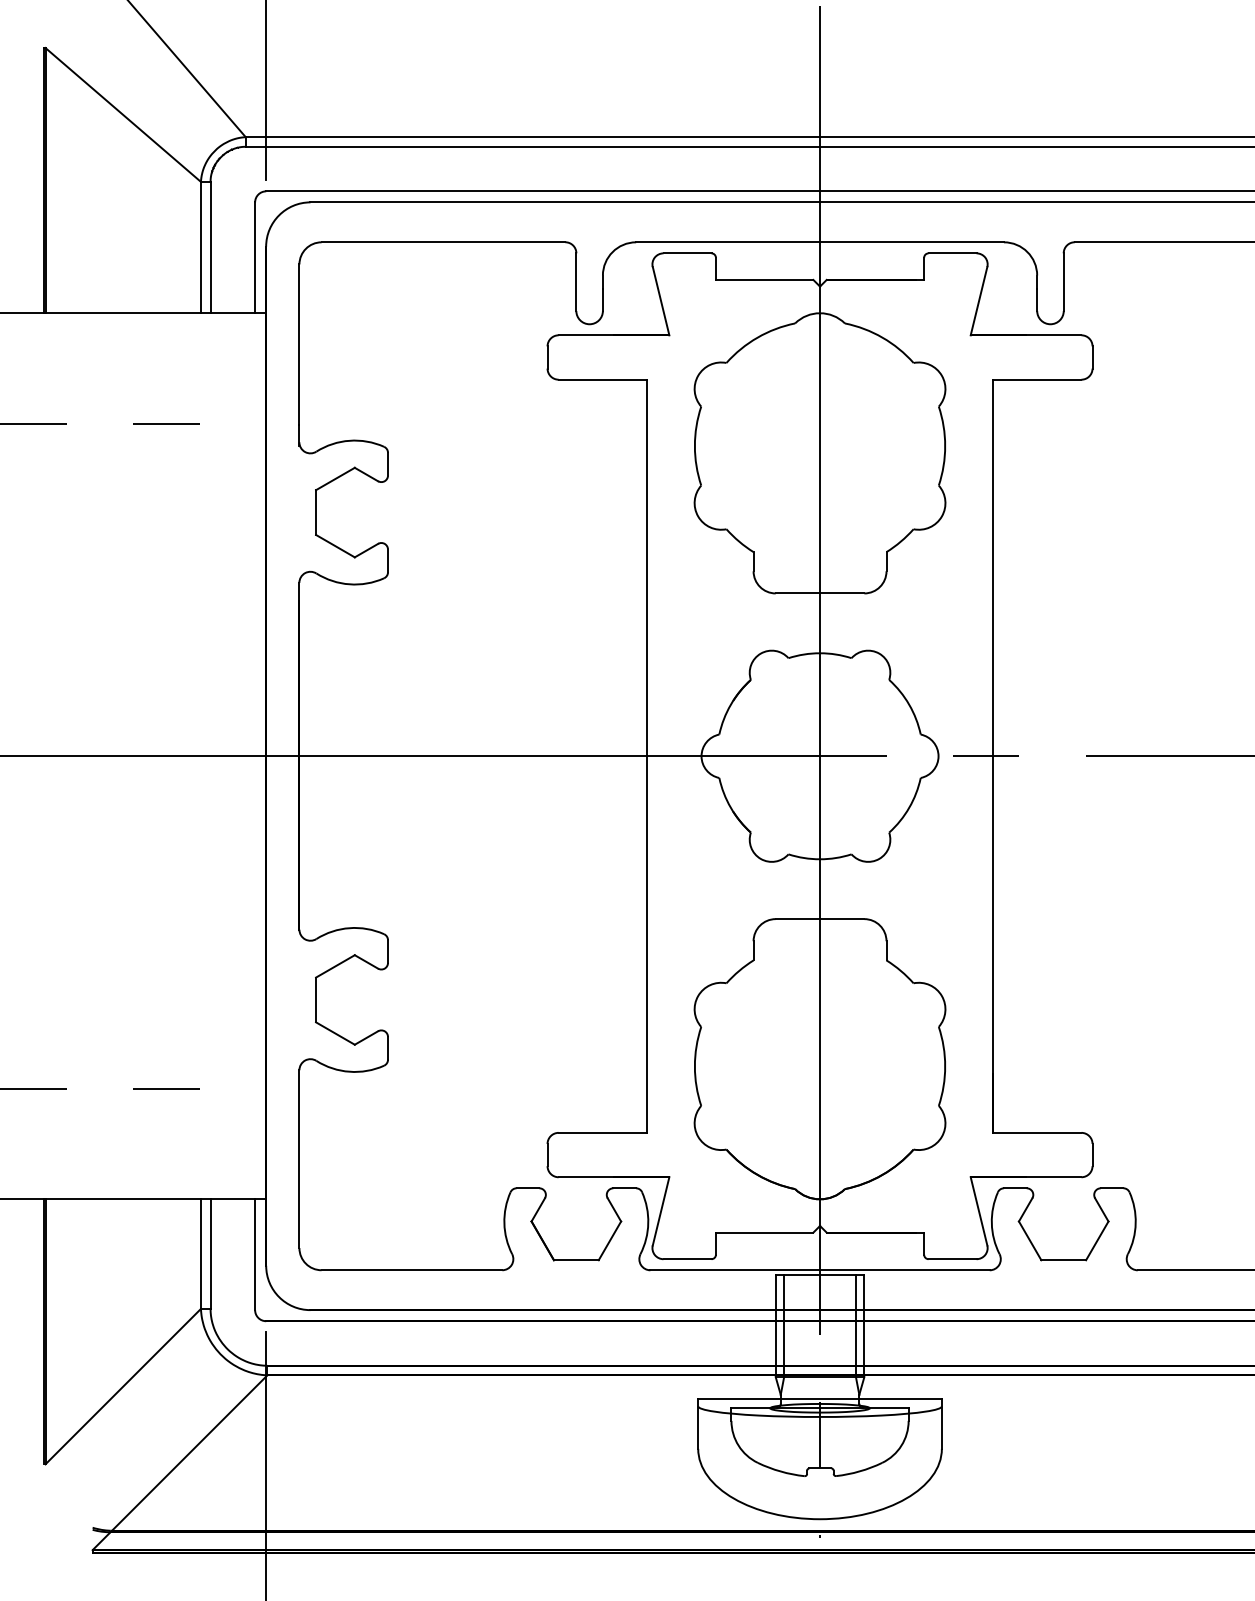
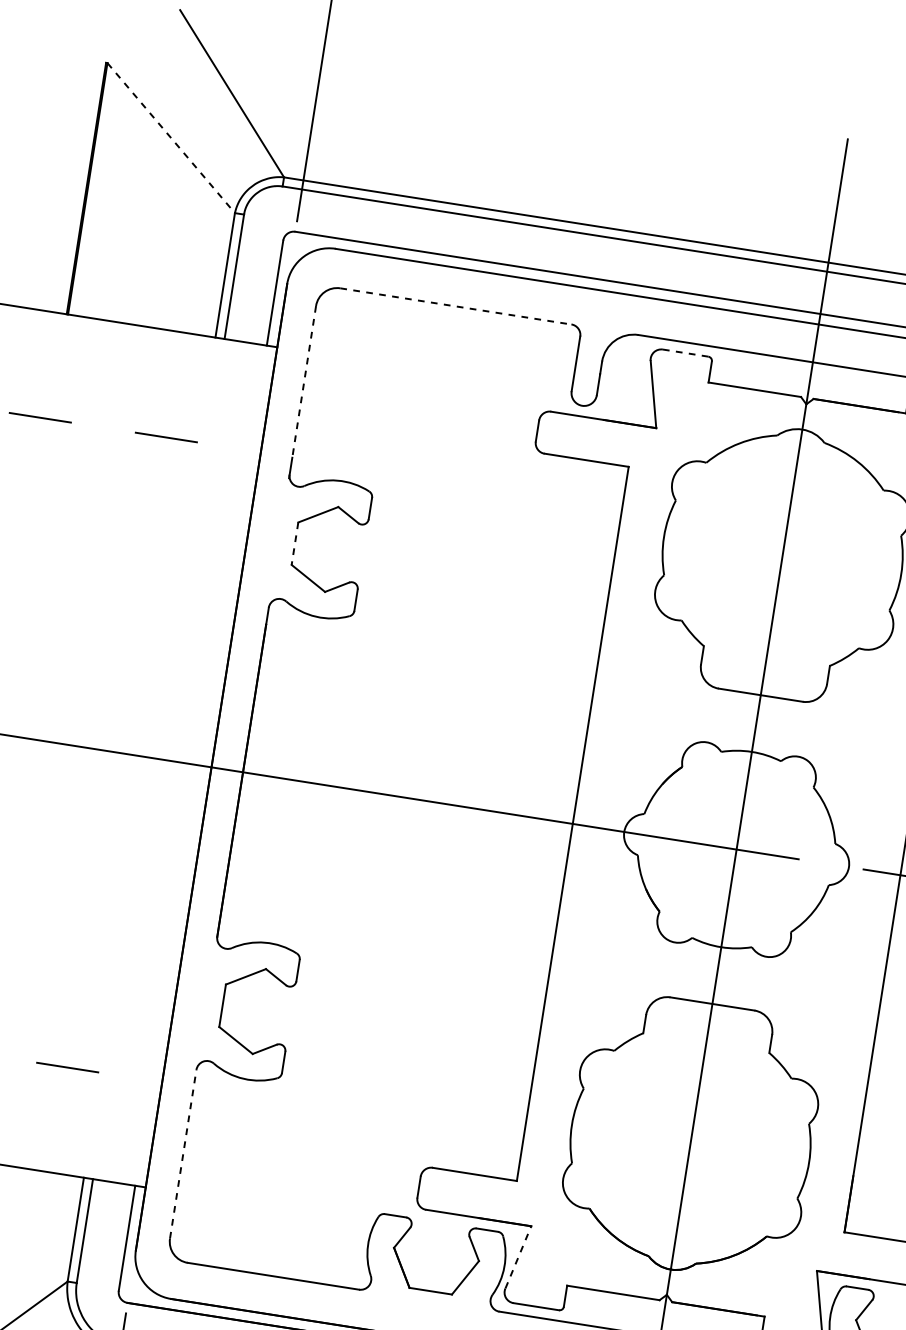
line: (123, 114) -> (171, 137), solid -> dashed
line: (443, 242) -> (455, 306), solid -> dashed
line: (687, 253) -> (685, 353), solid -> dashed
line: (299, 344) -> (304, 381), solid -> dashed
line: (316, 513) -> (295, 544), solid -> dashed
line: (299, 1159) -> (183, 1154), solid -> dashed
line: (661, 1210) -> (518, 1256), solid -> dashed

